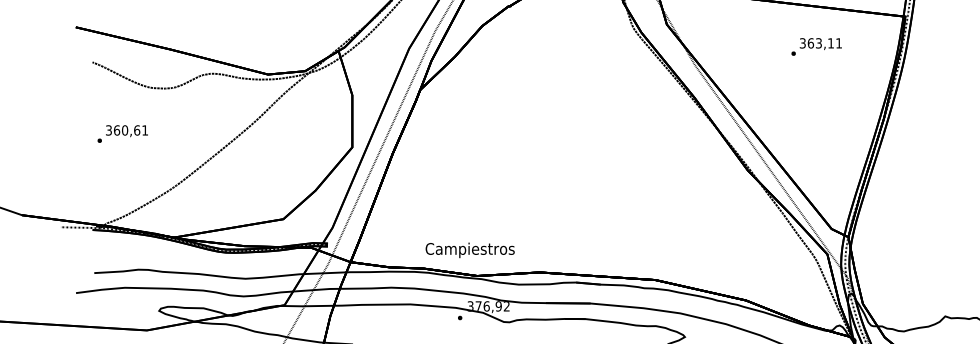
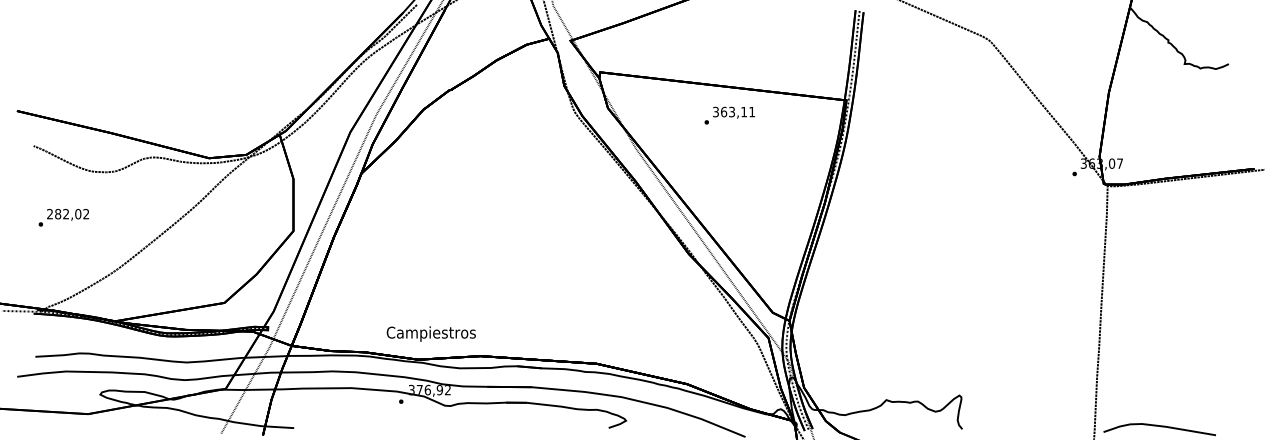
text: (816, 46) -> (729, 115), moved
text: (126, 130) -> (67, 214), 360,61 -> 282,02
text: (469, 249) -> (430, 333), moved

